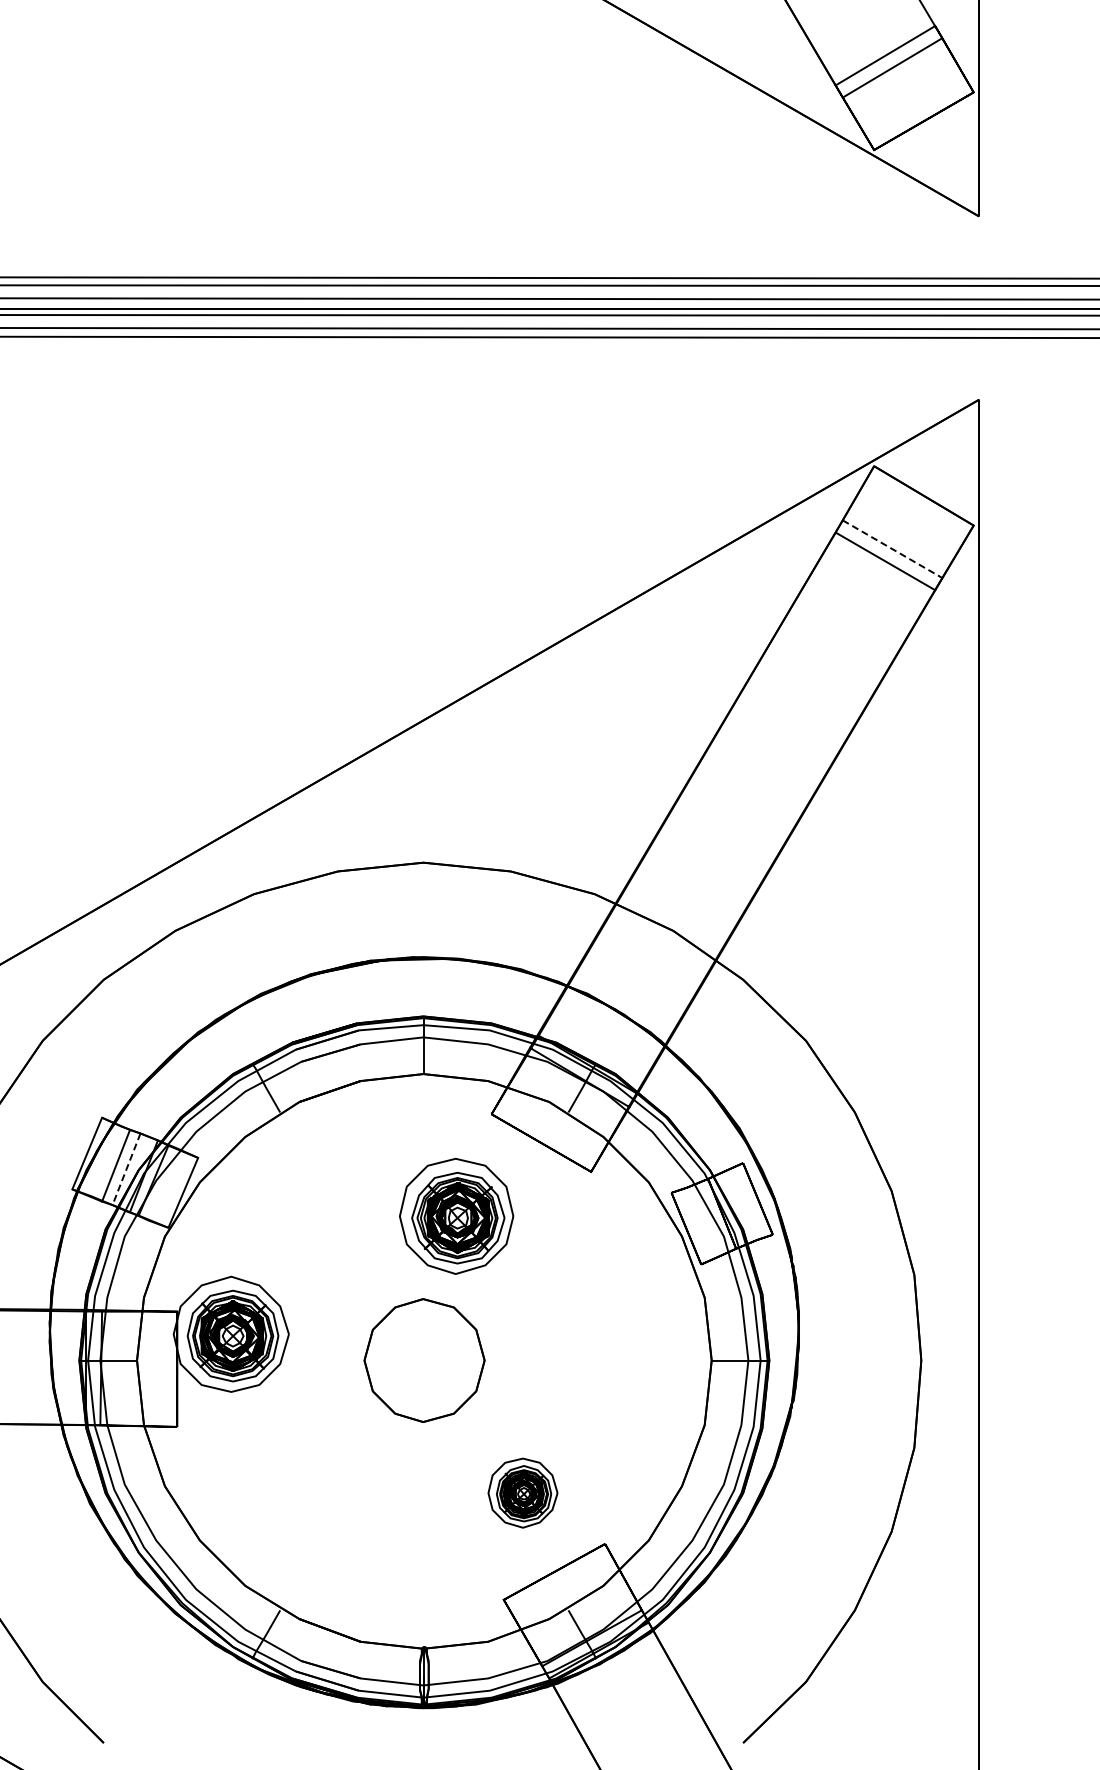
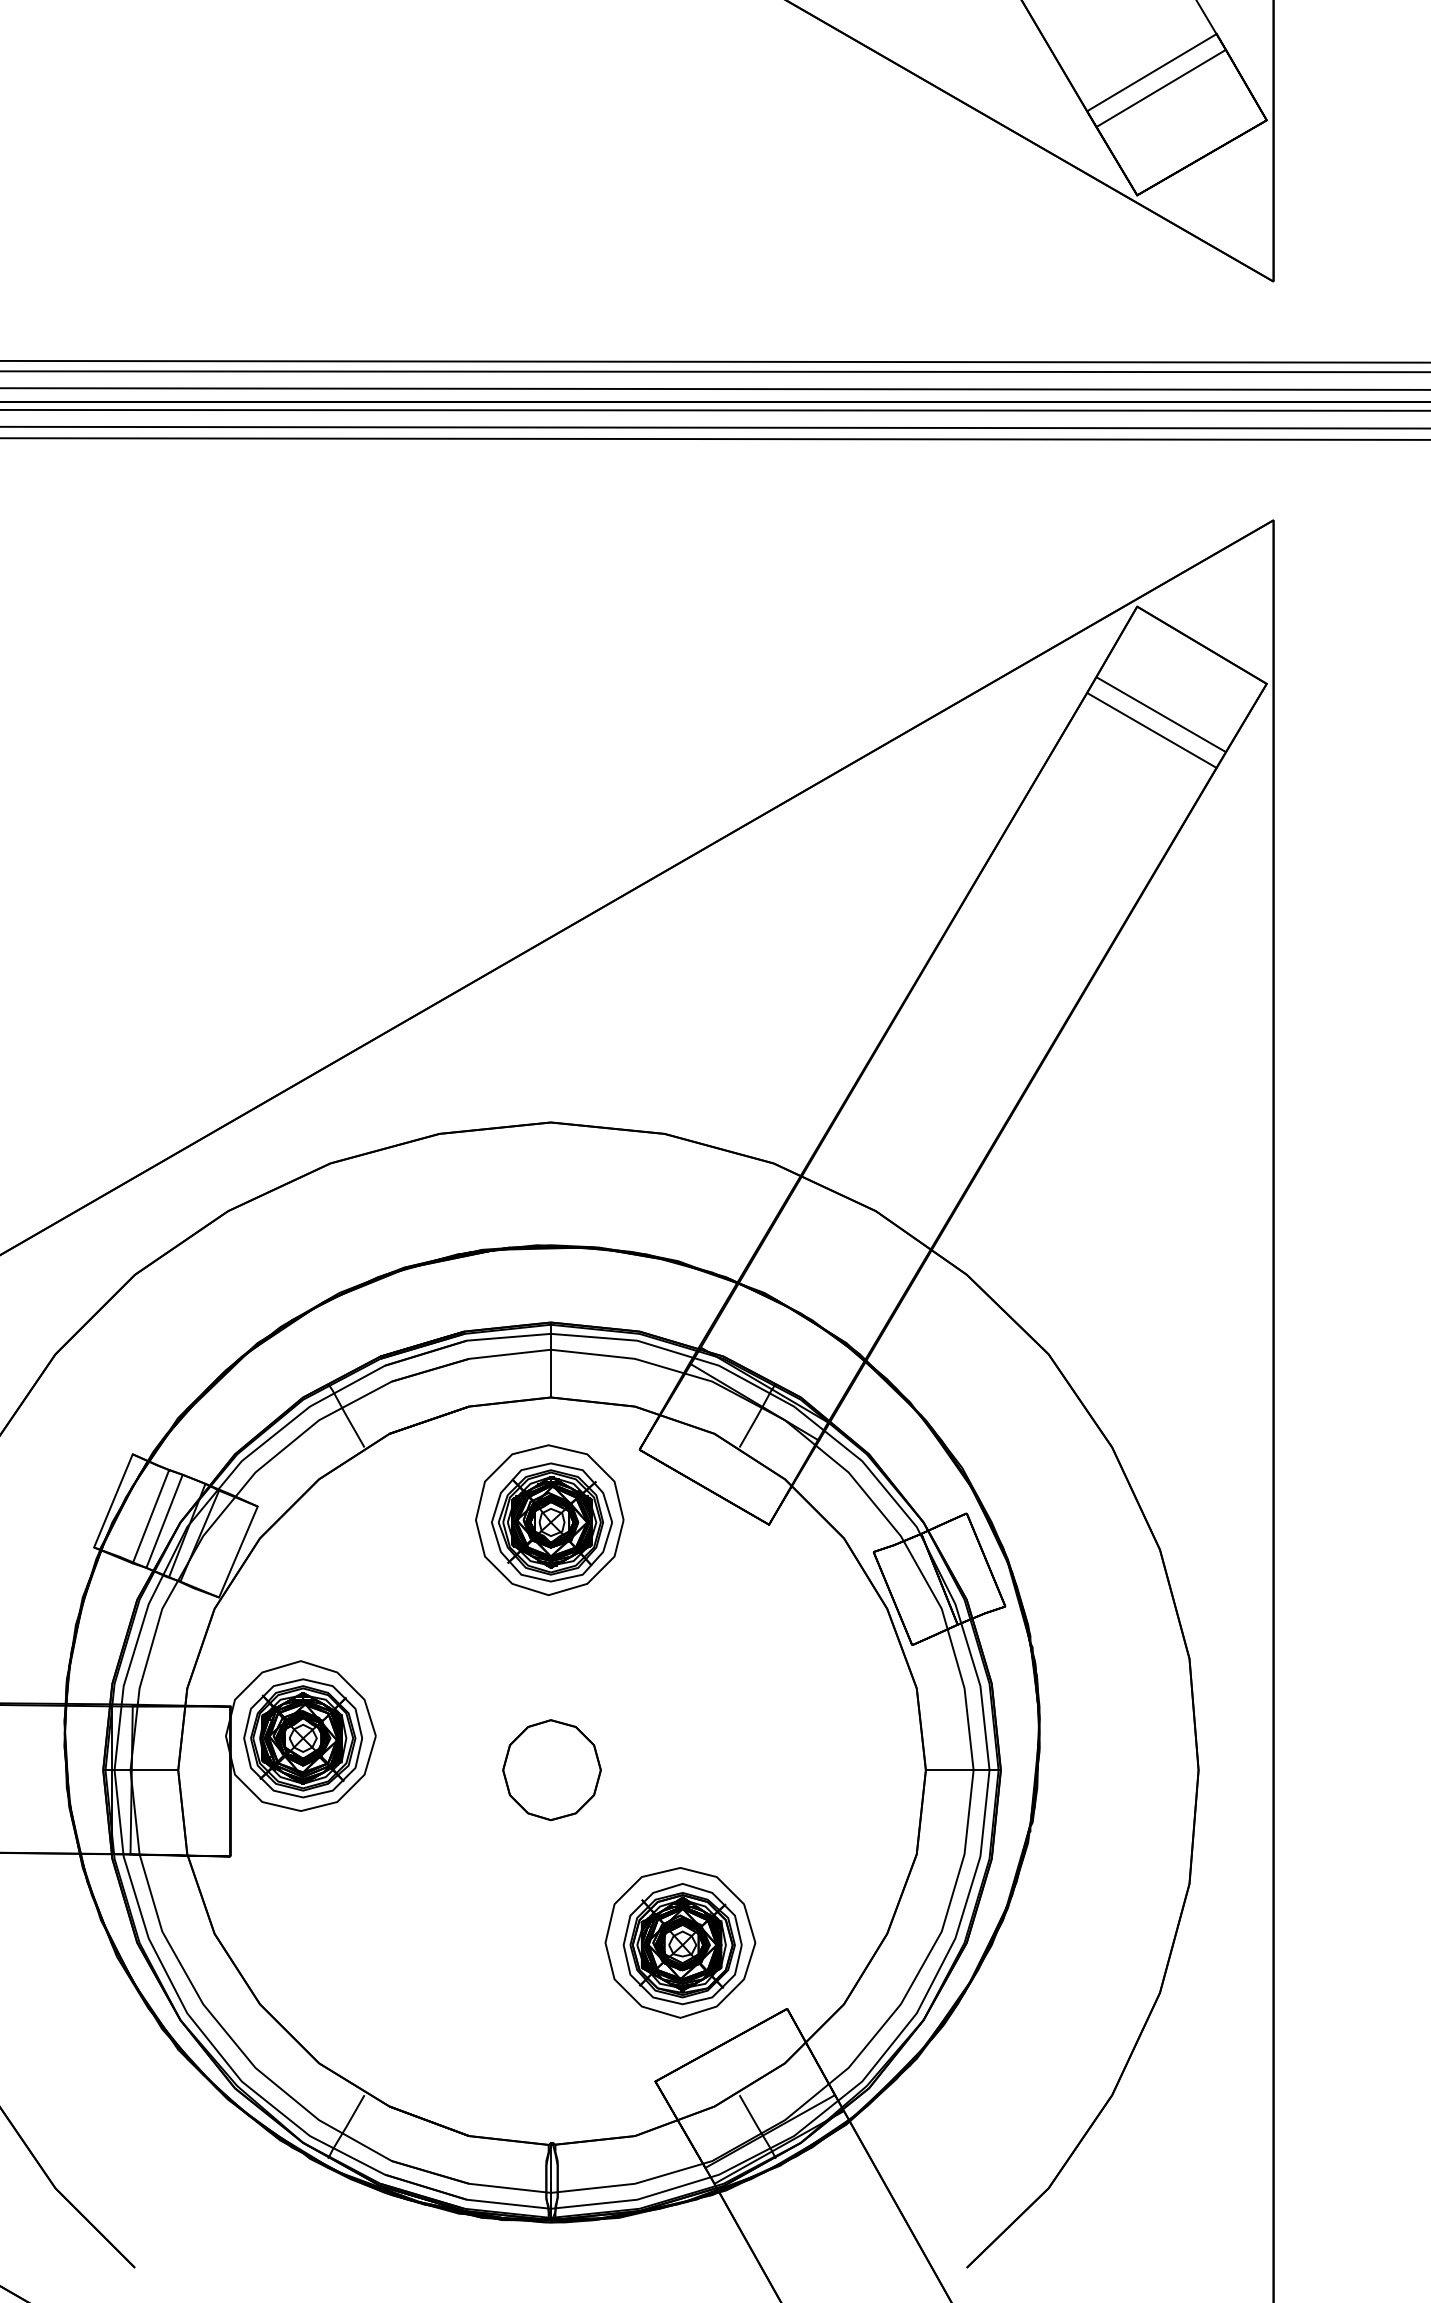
line: (892, 549) -> (1161, 715), dashed -> solid
line: (126, 1169) -> (164, 1521), dashed -> solid
part: (456, 1215) -> (549, 1519), moved
part: (423, 1360) -> (550, 1770), size x0.62
part: (522, 1492) -> (679, 1941), size x1.67

